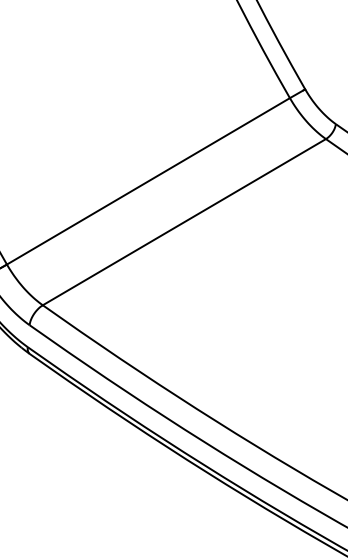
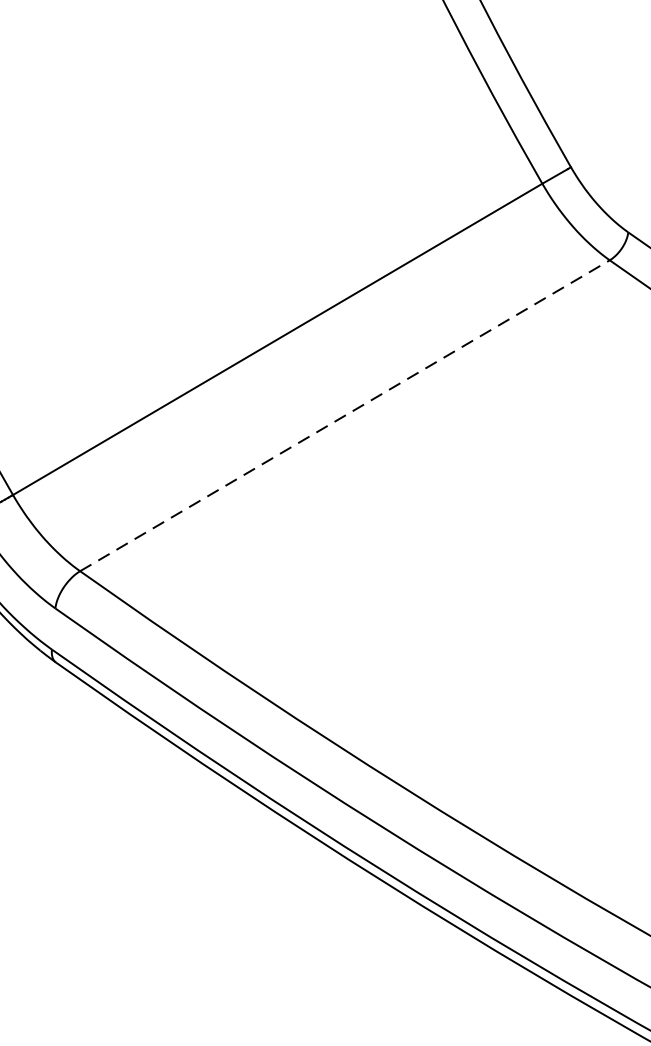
line: (184, 221) -> (345, 414), solid -> dashed

